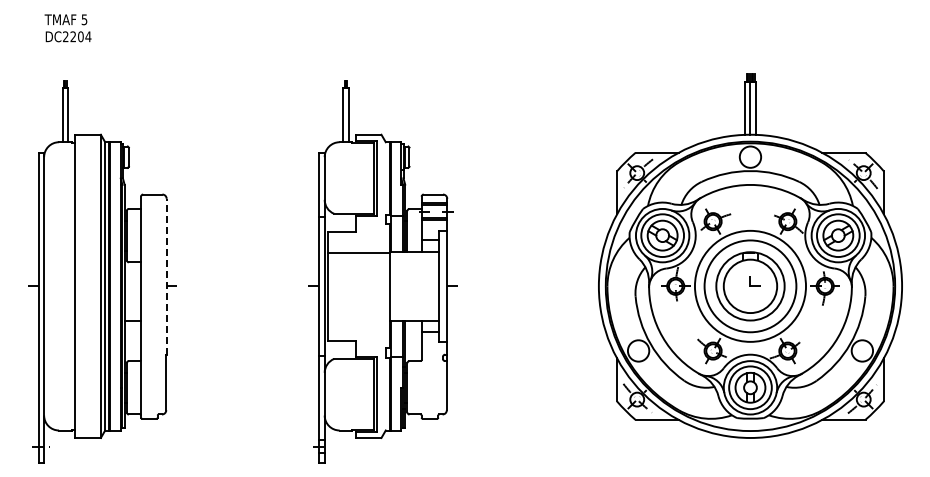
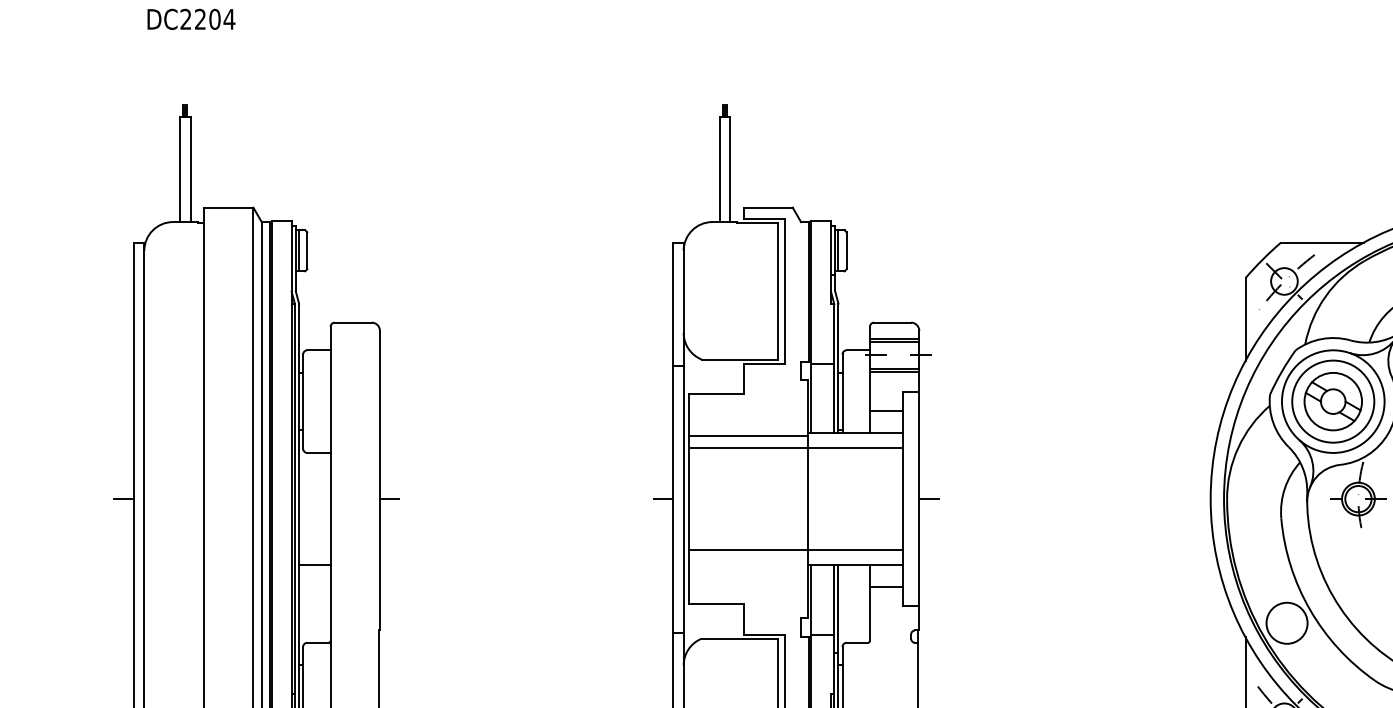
line: (382, 259) -> (794, 447), added
line: (166, 276) -> (379, 480), dashed -> solid
line: (382, 313) -> (794, 551), added

